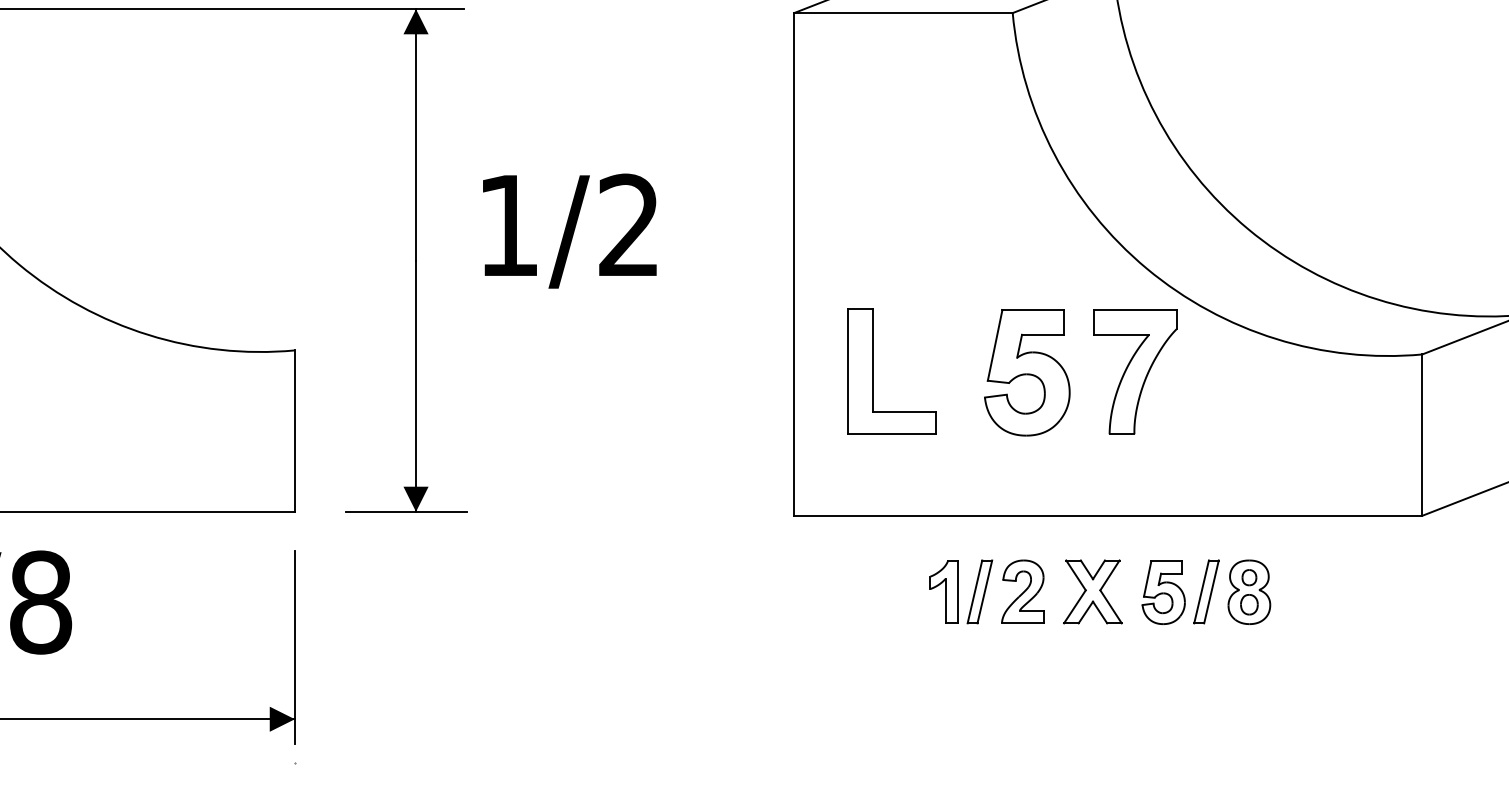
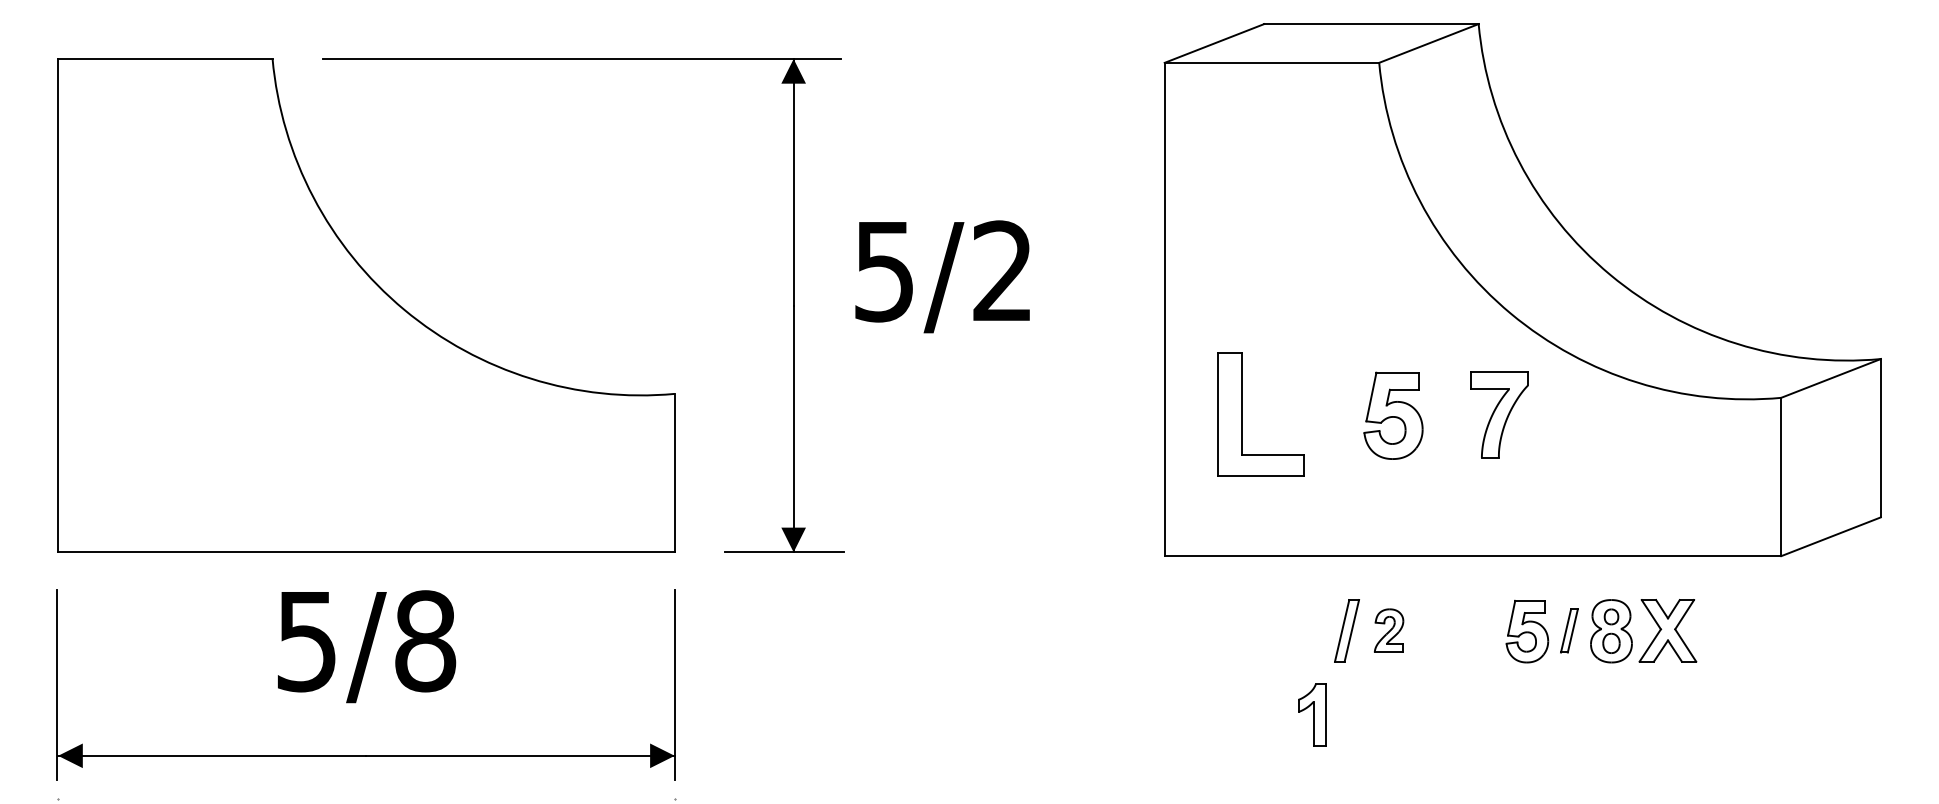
text: (507, 226) -> (883, 272), 1/2 -> 5/2
part: (1135, 371) -> (1499, 414), size x0.7
part: (1027, 372) -> (1393, 415), size x0.7
part: (944, 591) -> (1312, 714), moved
part: (1022, 591) -> (1388, 630), size x0.7
part: (1092, 591) -> (1667, 630), moved
part: (1206, 591) -> (1569, 630), size x0.7

